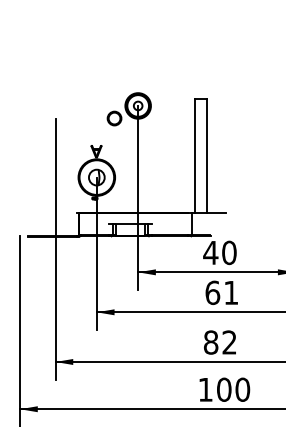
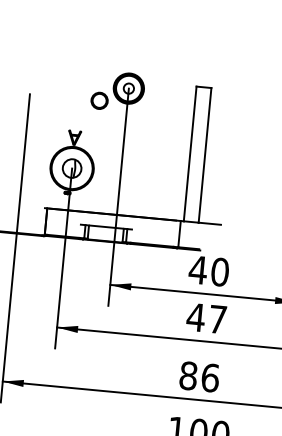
text: (221, 292) -> (206, 318), 61 -> 47
text: (229, 342) -> (210, 377), 82 -> 86

